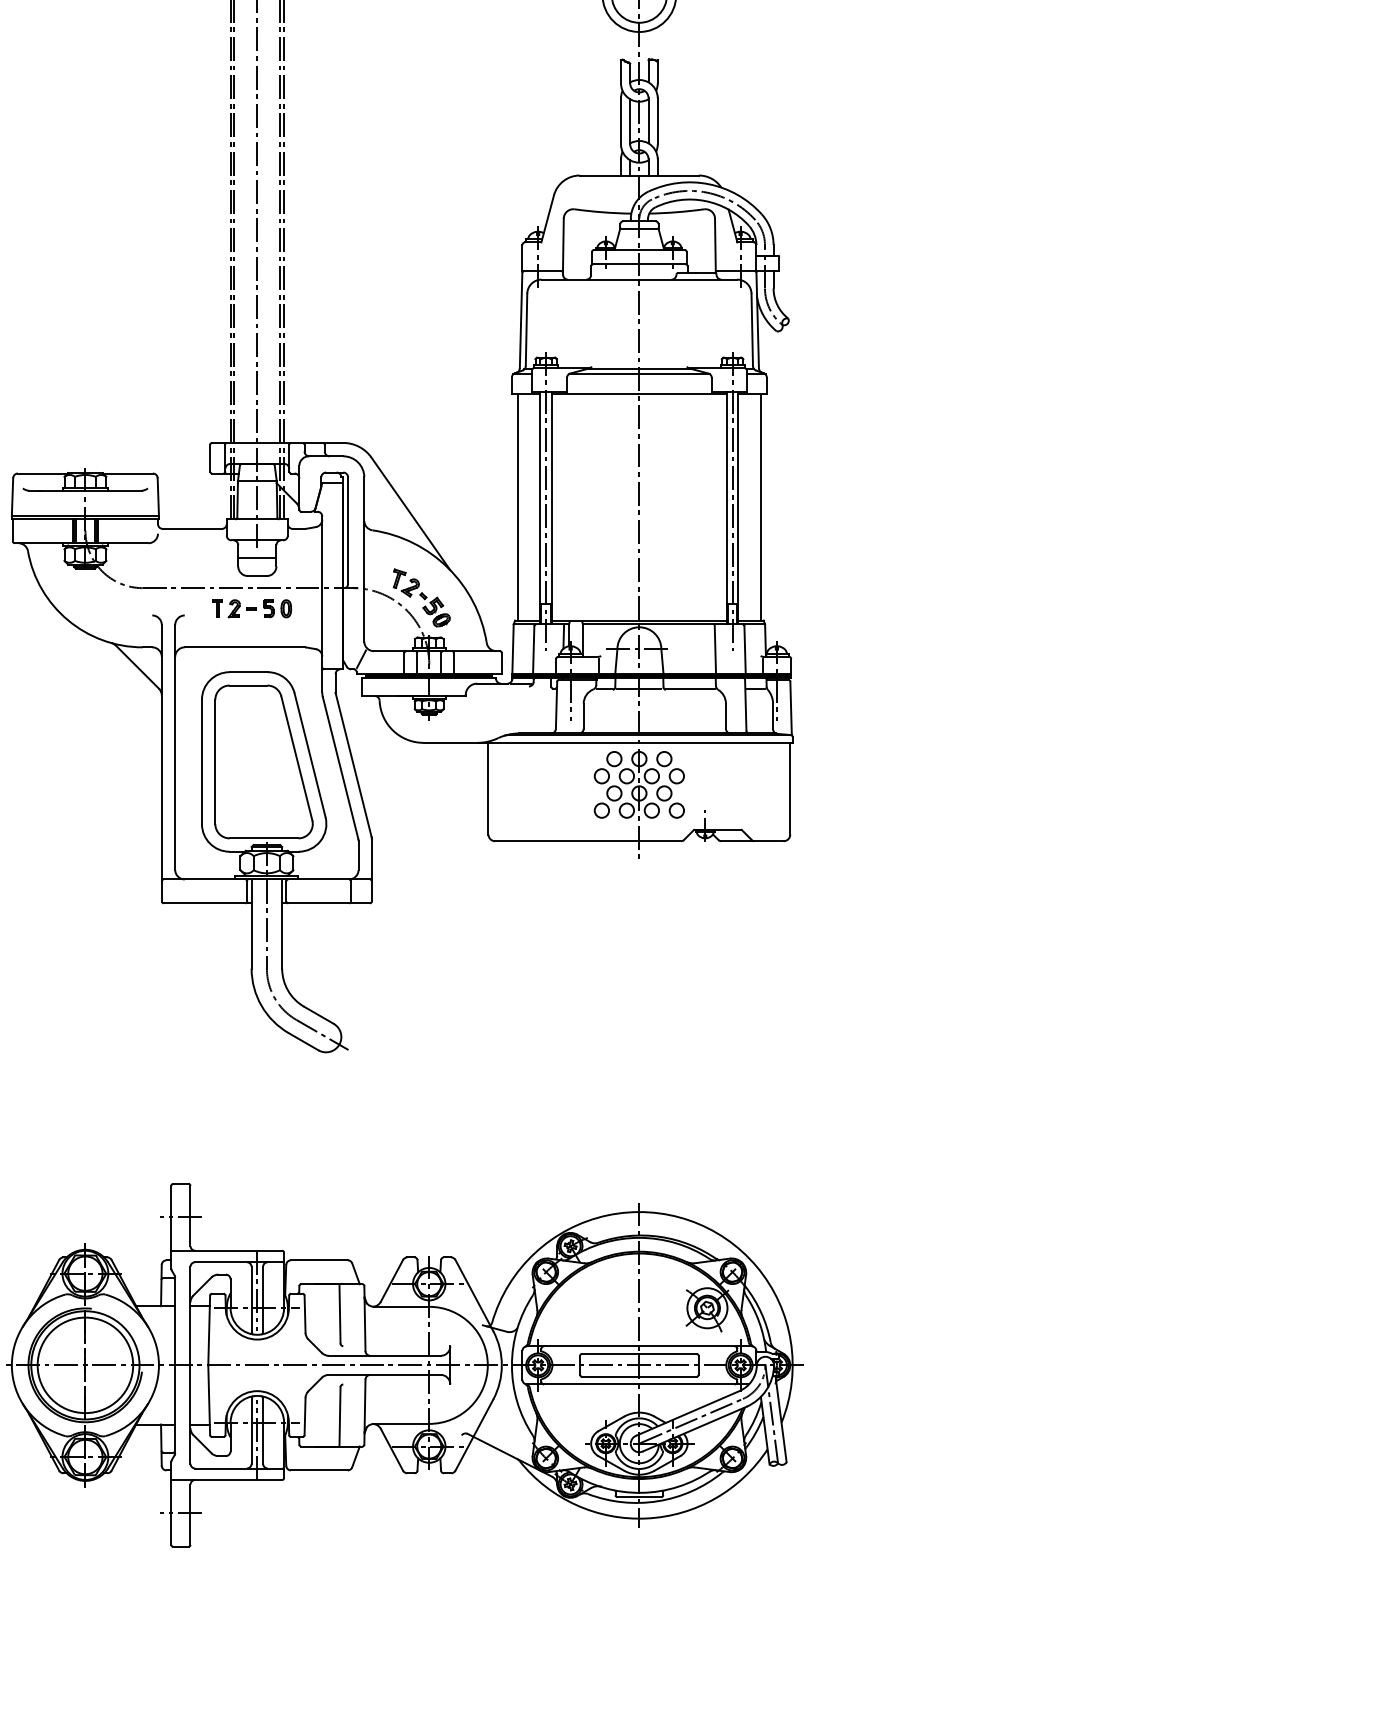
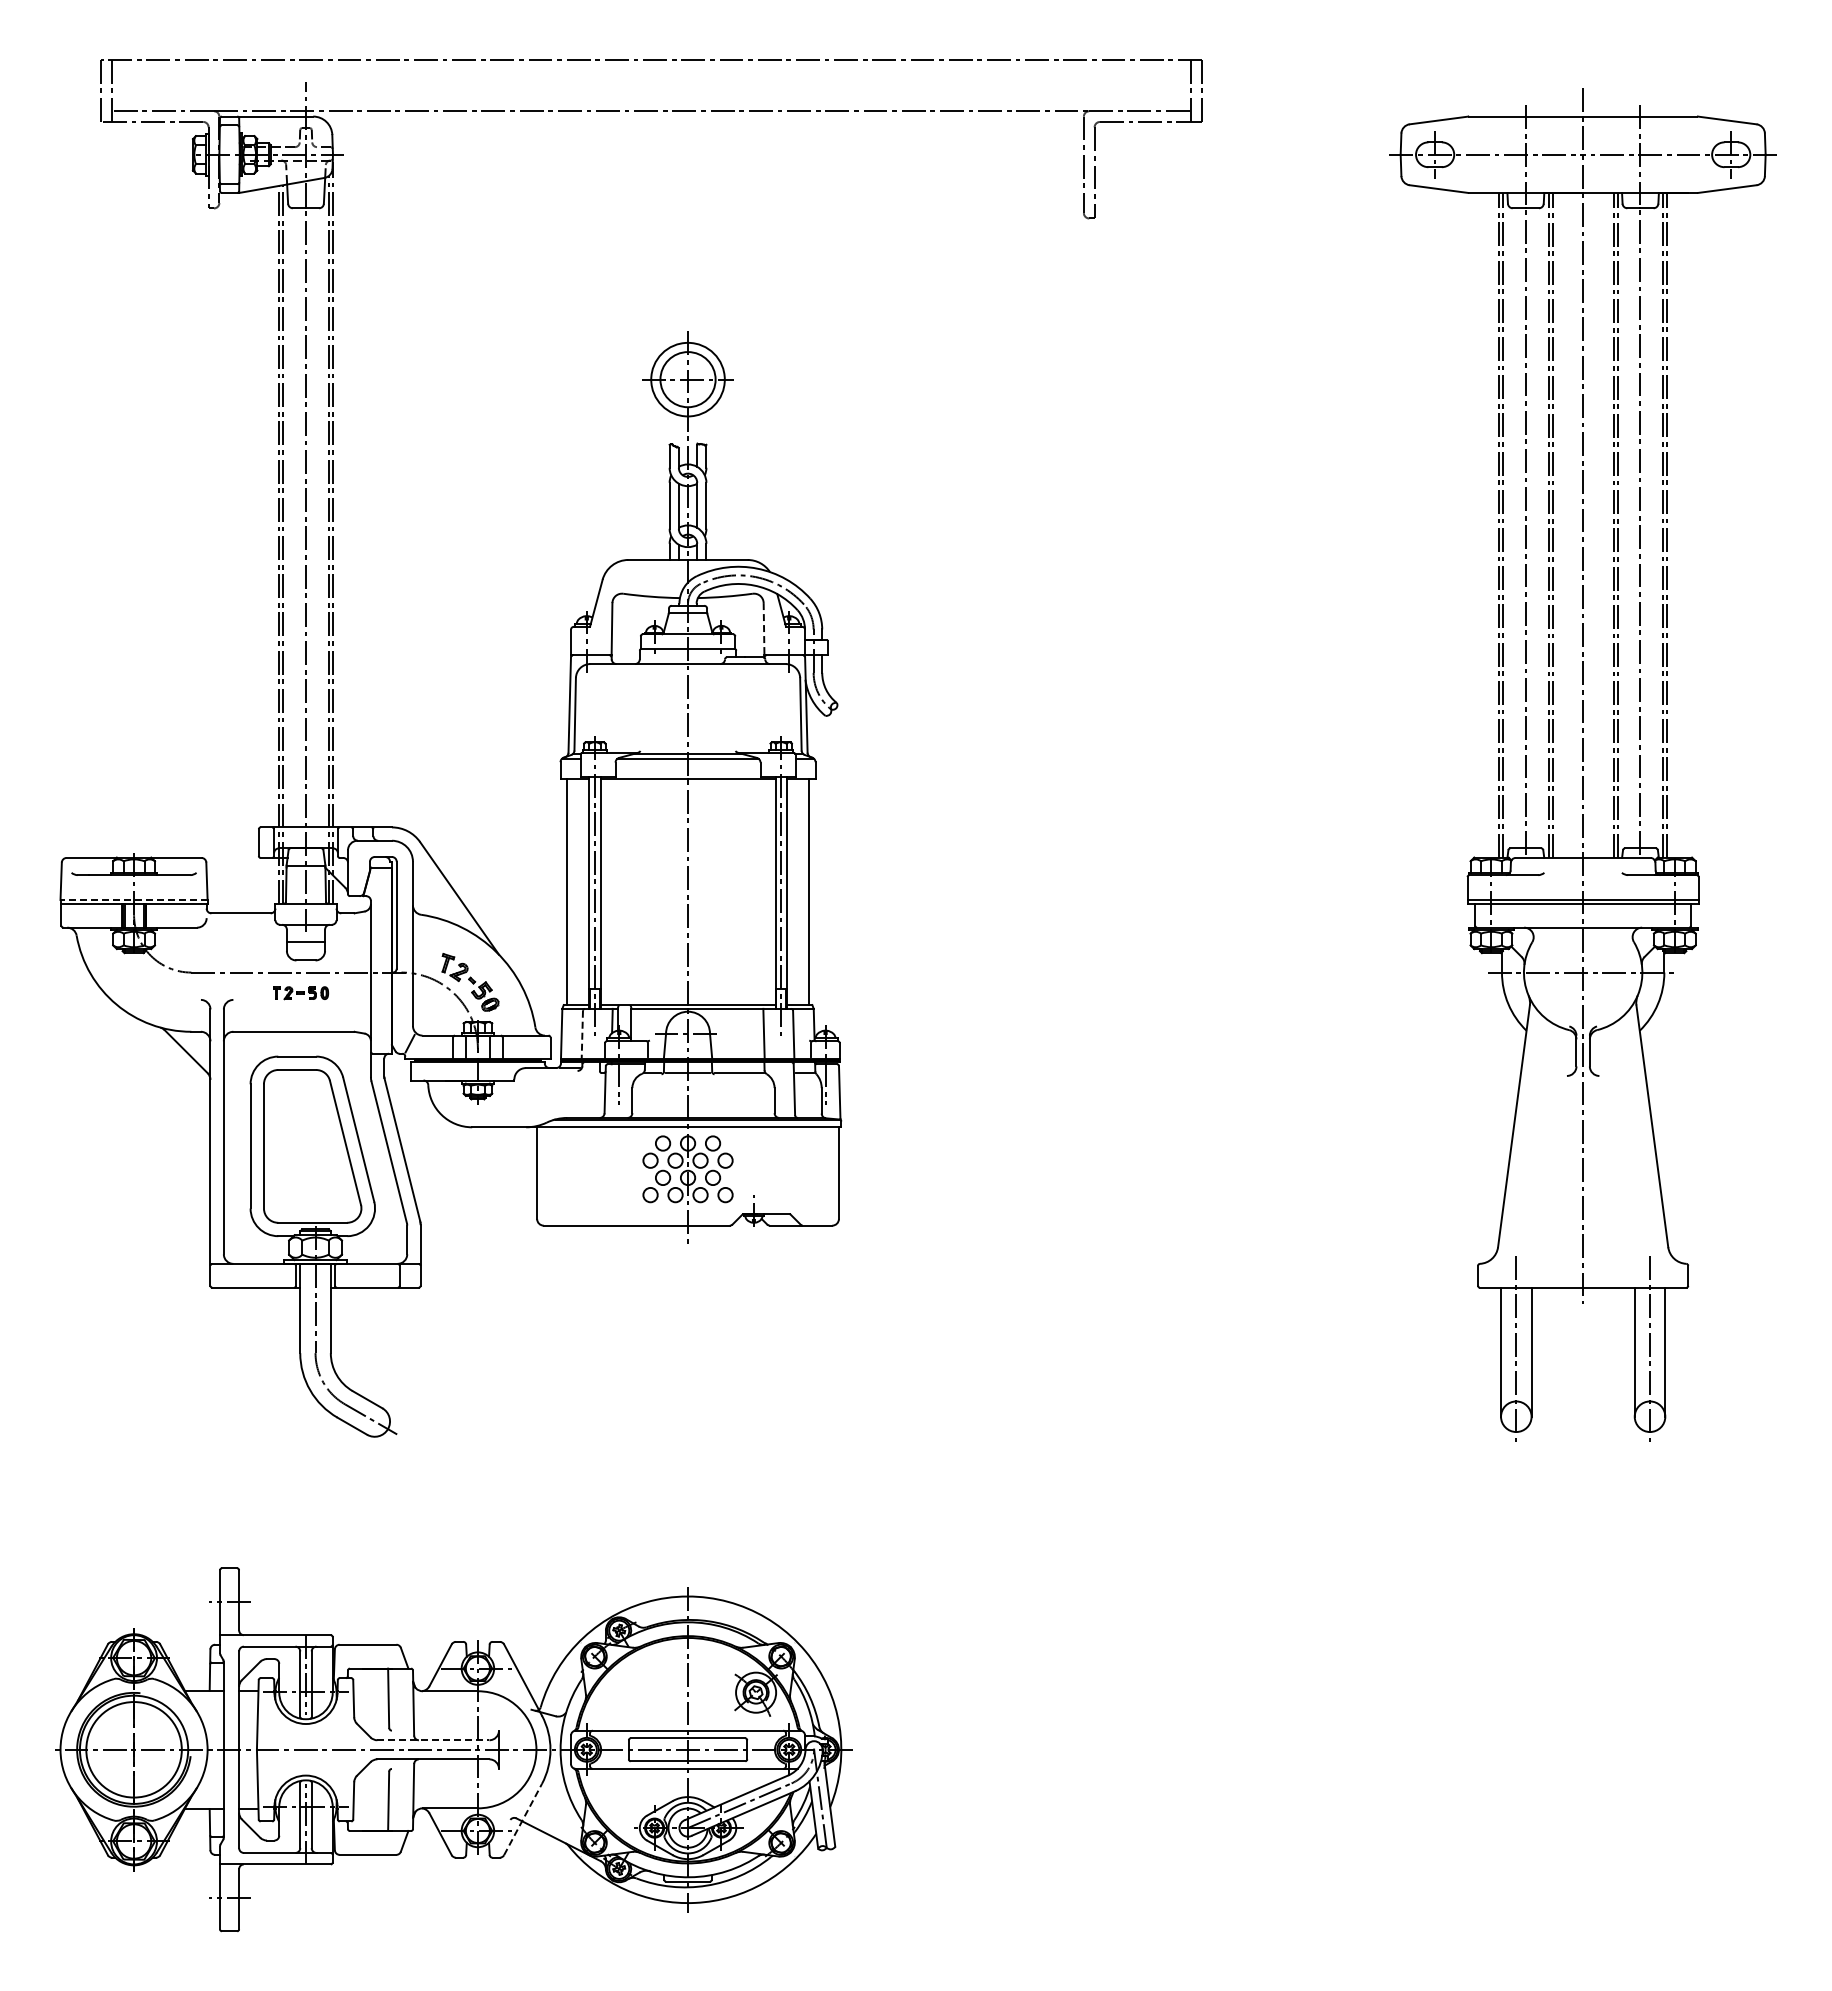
line: (715, 245) -> (764, 629), solid -> dashed
line: (85, 515) -> (134, 899), solid -> dashed
part: (251, 608) -> (300, 992), size x0.7
line: (533, 650) -> (582, 1034), solid -> dashed
line: (384, 1356) -> (433, 1740), solid -> dashed
line: (474, 1435) -> (523, 1819), solid -> dashed

